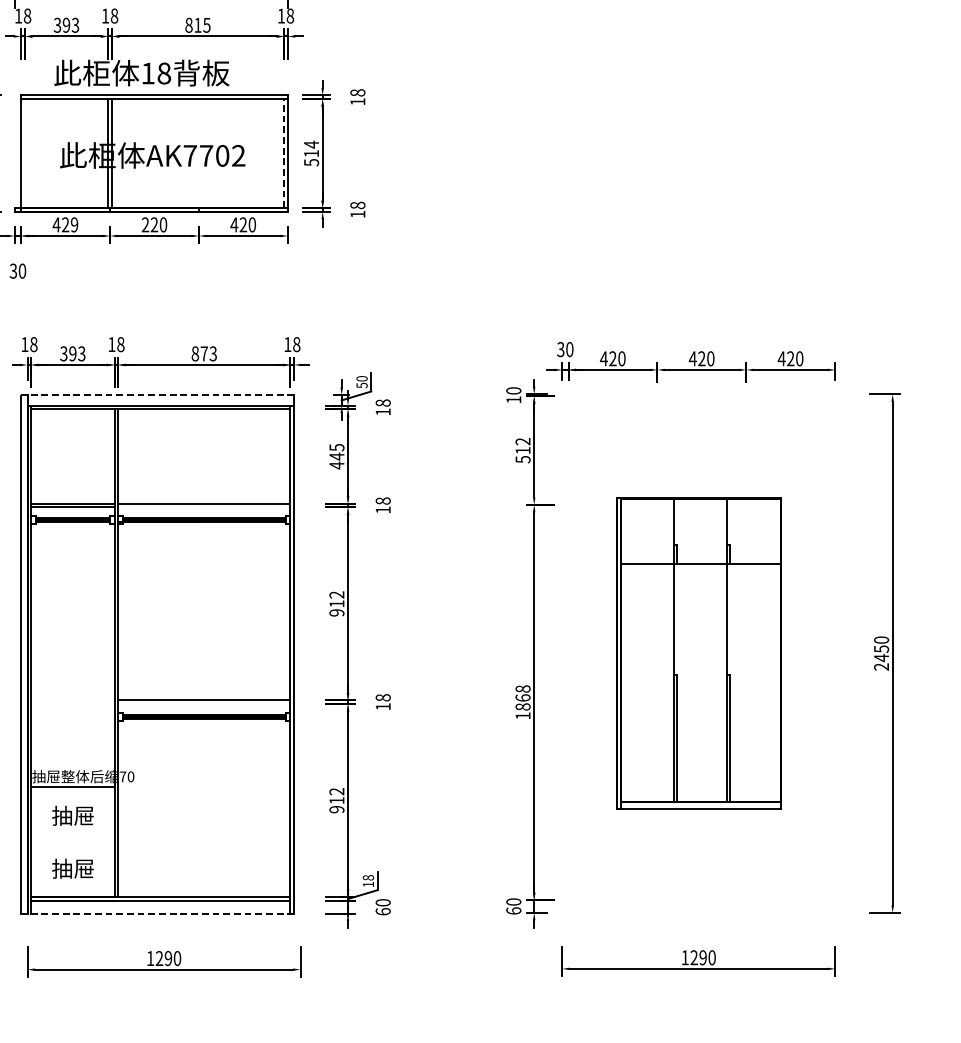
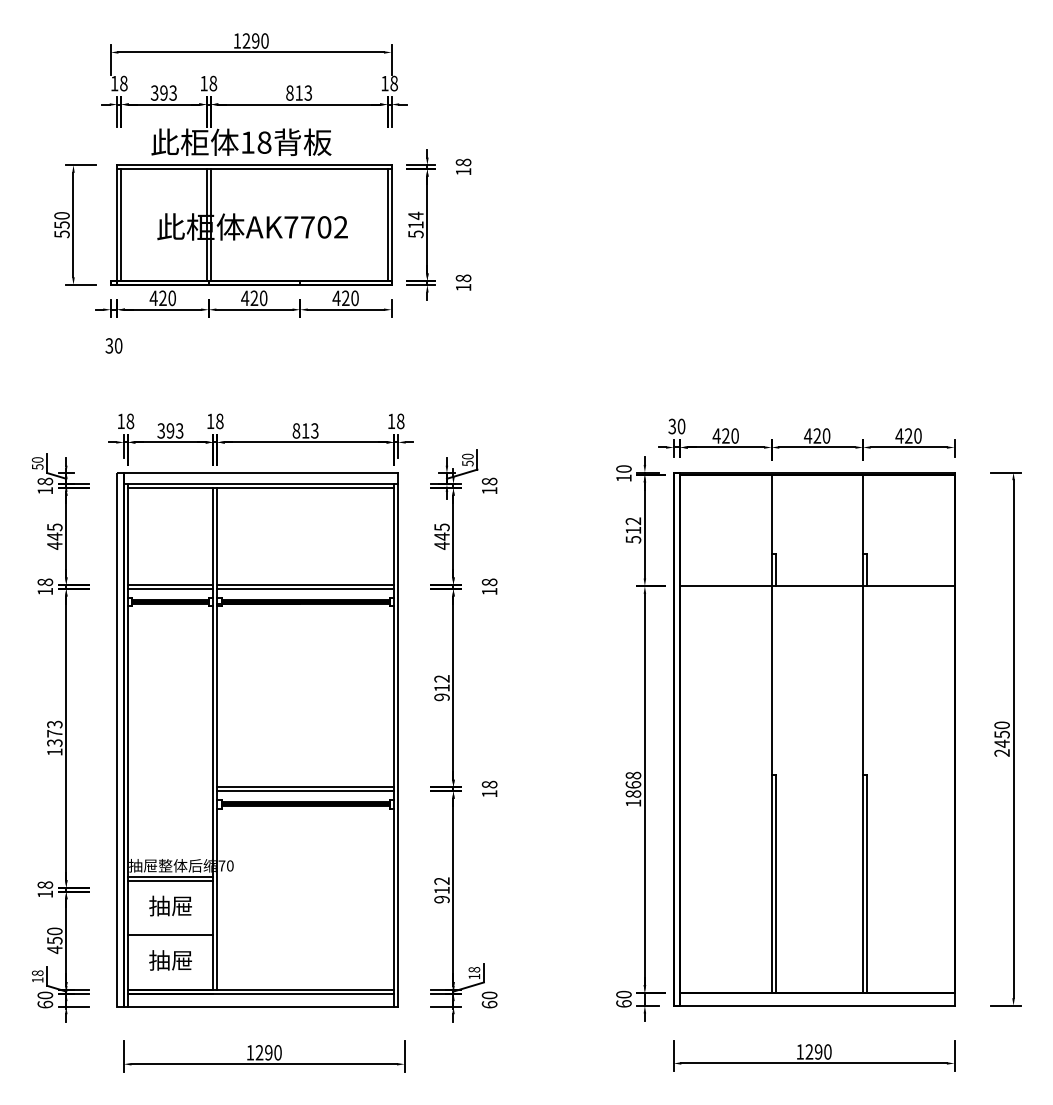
text: (207, 24) -> (308, 92), 815 -> 813
line: (25, 154) -> (121, 225), added
line: (283, 154) -> (387, 225), dashed -> solid
text: (145, 224) -> (245, 297), 220 -> 420
text: (73, 225) -> (171, 298), 429 -> 420
text: (204, 353) -> (305, 430), 873 -> 813
line: (160, 395) -> (260, 473), dashed -> solid
line: (204, 507) -> (305, 588), added
part: (699, 653) -> (814, 739), size x1.67
line: (204, 704) -> (305, 791), added
line: (72, 791) -> (170, 880), added
line: (72, 844) -> (170, 935), added
line: (160, 913) -> (260, 1006), dashed -> solid

